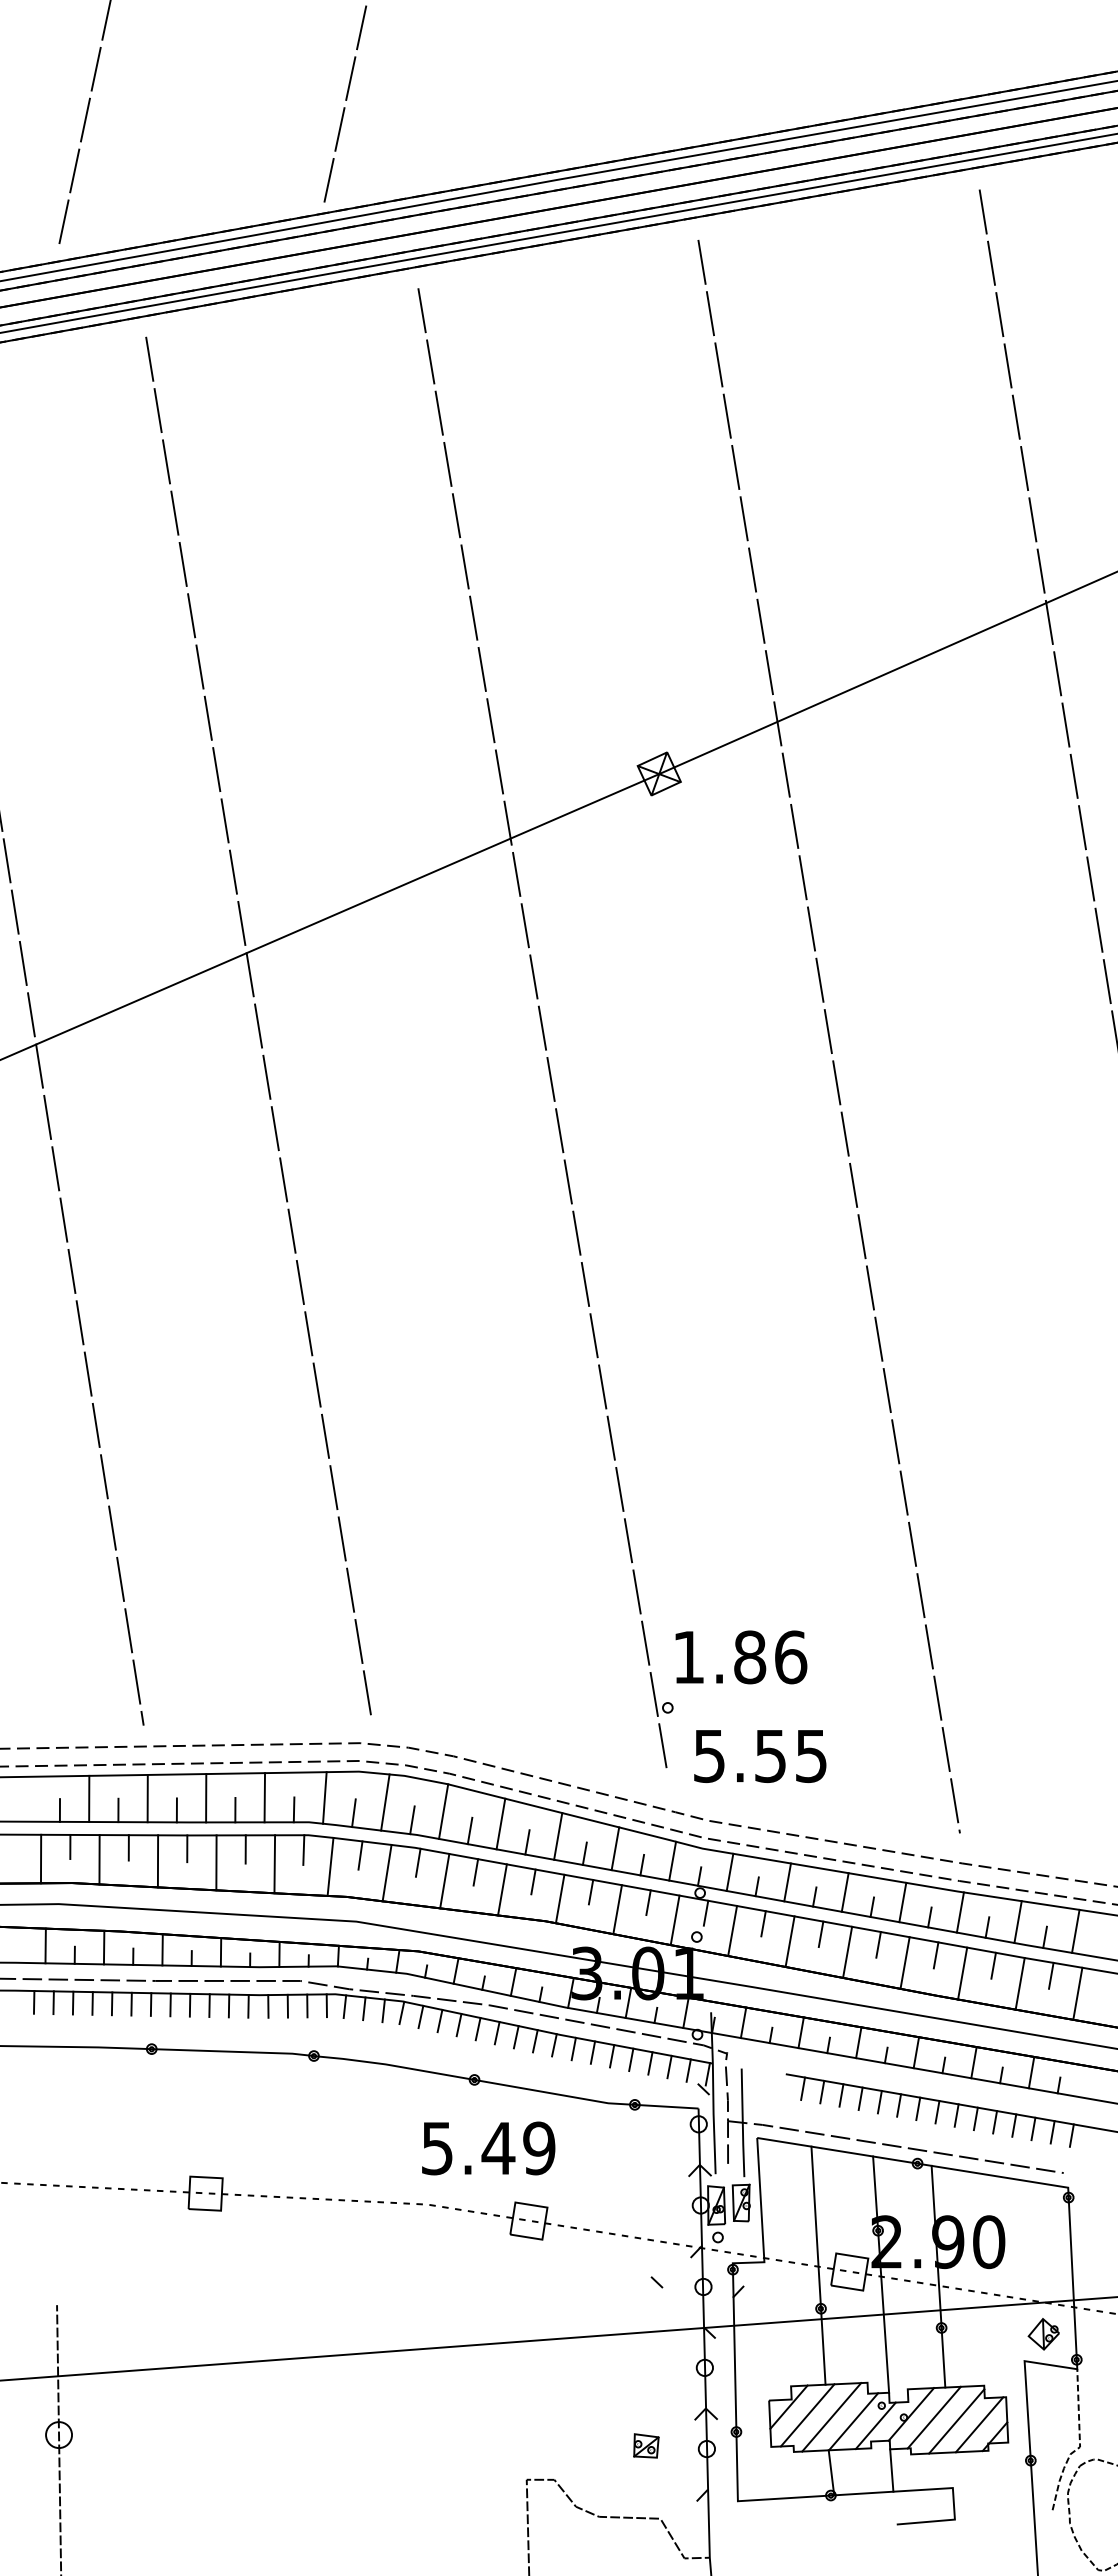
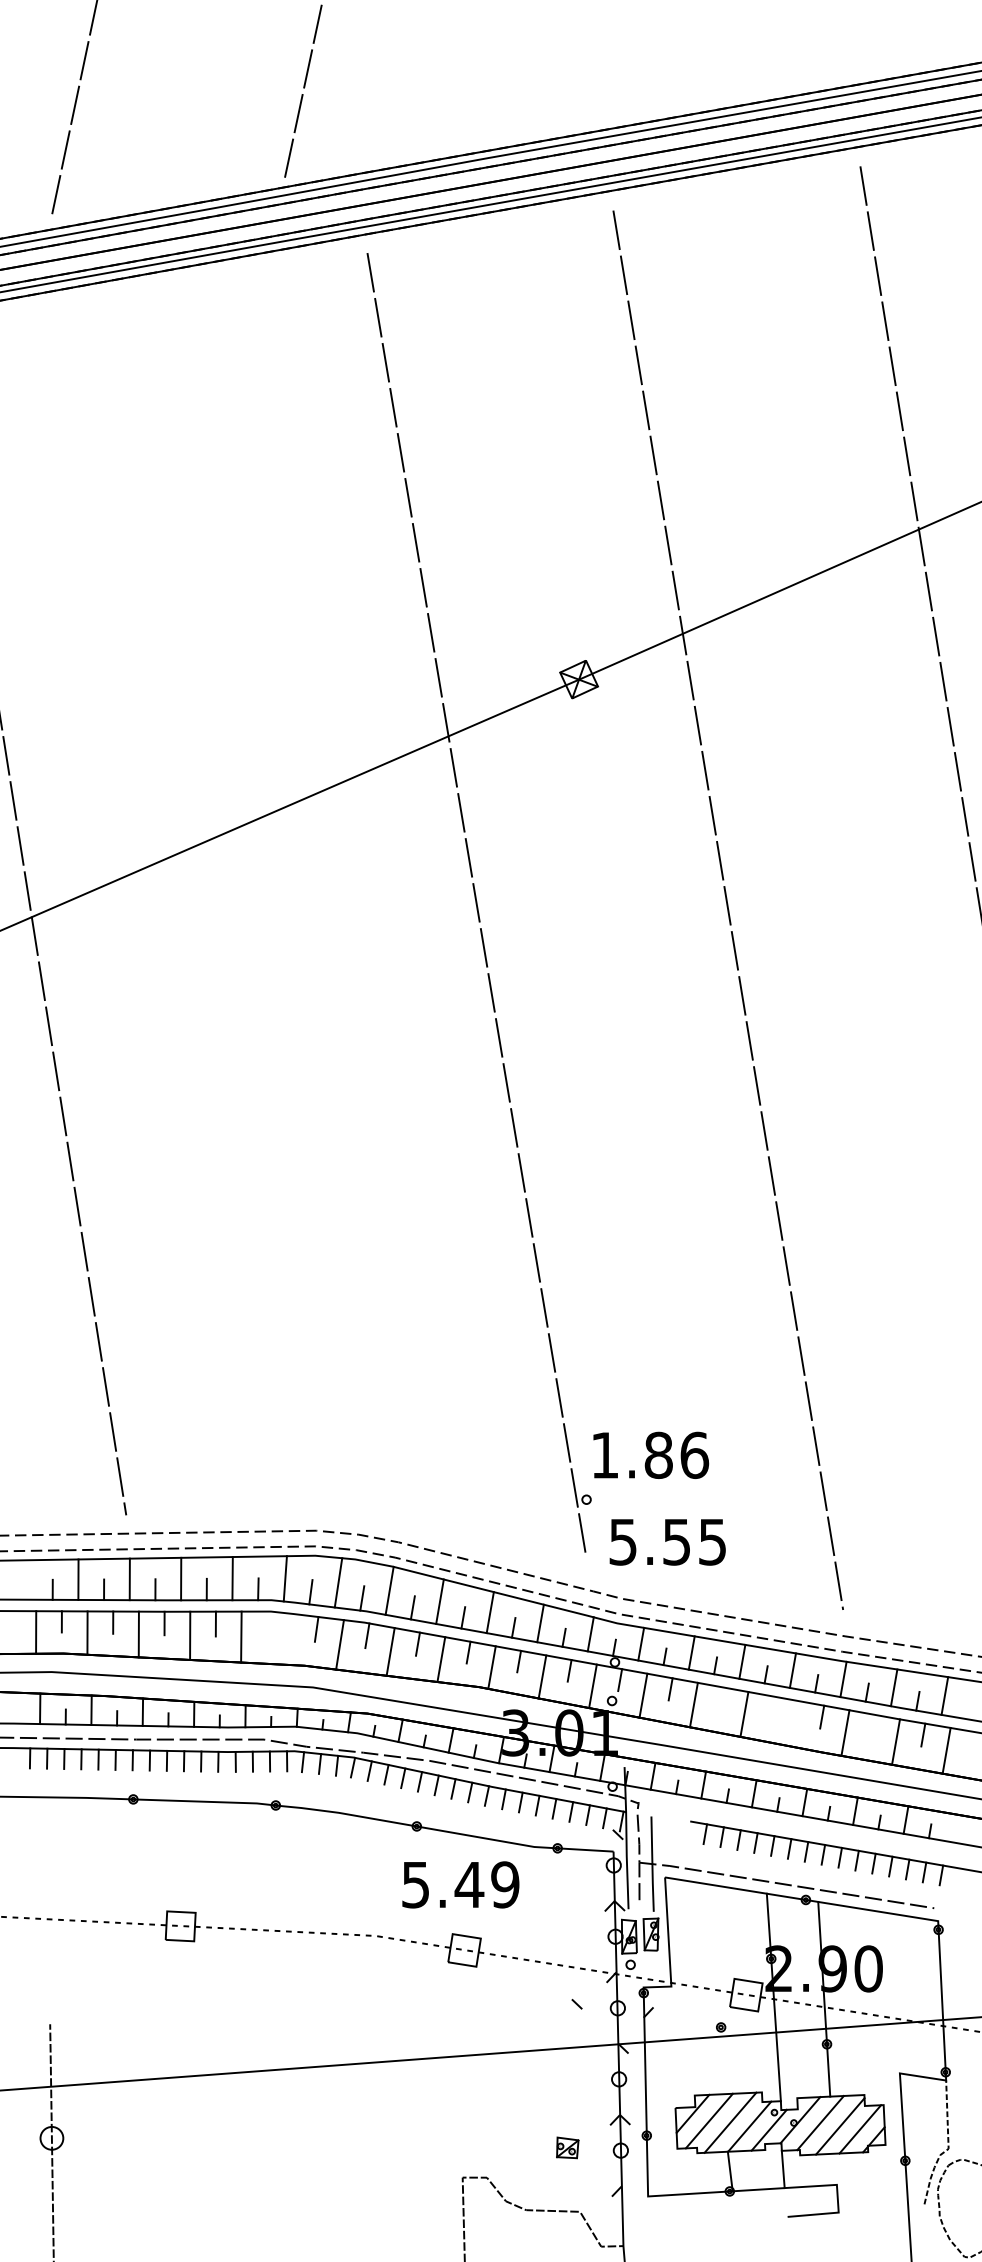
line: (258, 1027) -> (227, 902), removed
line: (303, 1849) -> (266, 1624), removed
line: (330, 1866) -> (290, 1639), removed
line: (820, 1934) -> (720, 1698), removed
line: (878, 1944) -> (771, 1707), removed
line: (904, 1962) -> (794, 1723), removed
line: (993, 1965) -> (872, 1725), removed
text: (488, 2148) -> (460, 1884), moved
line: (818, 2265) -> (718, 1989), removed
part: (1043, 2334) -> (916, 2050), removed

